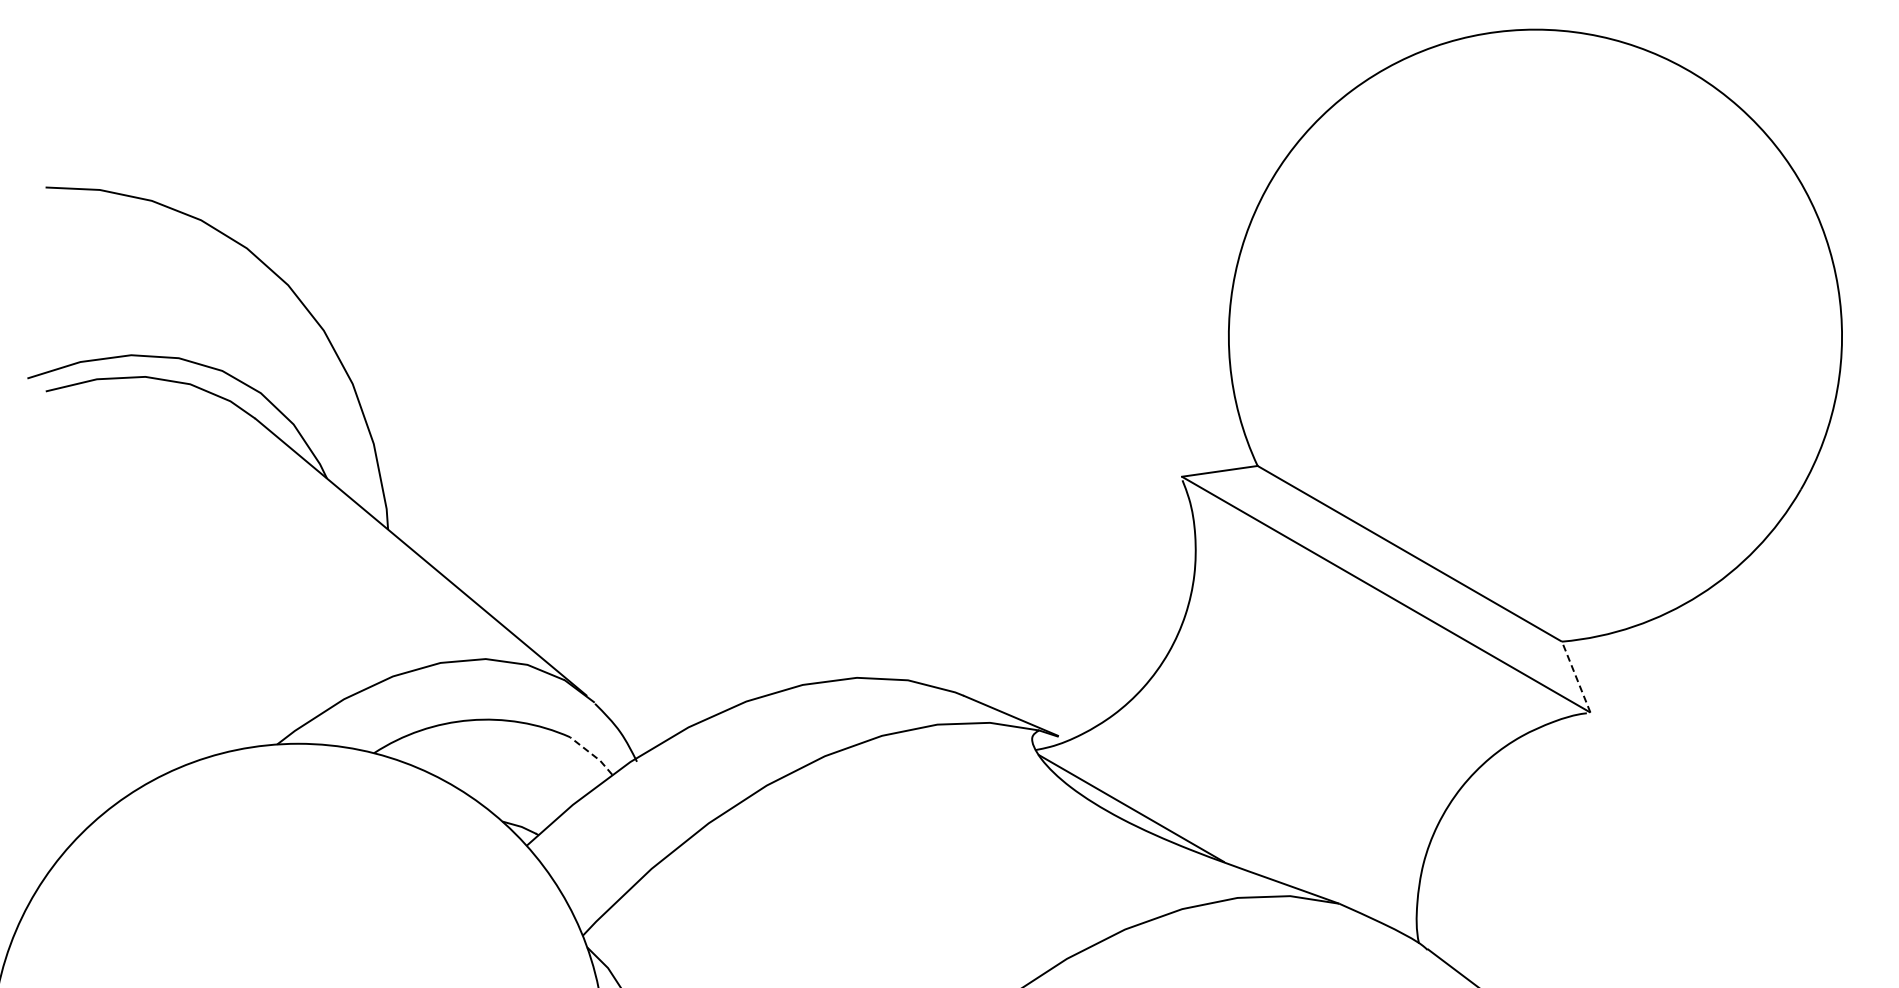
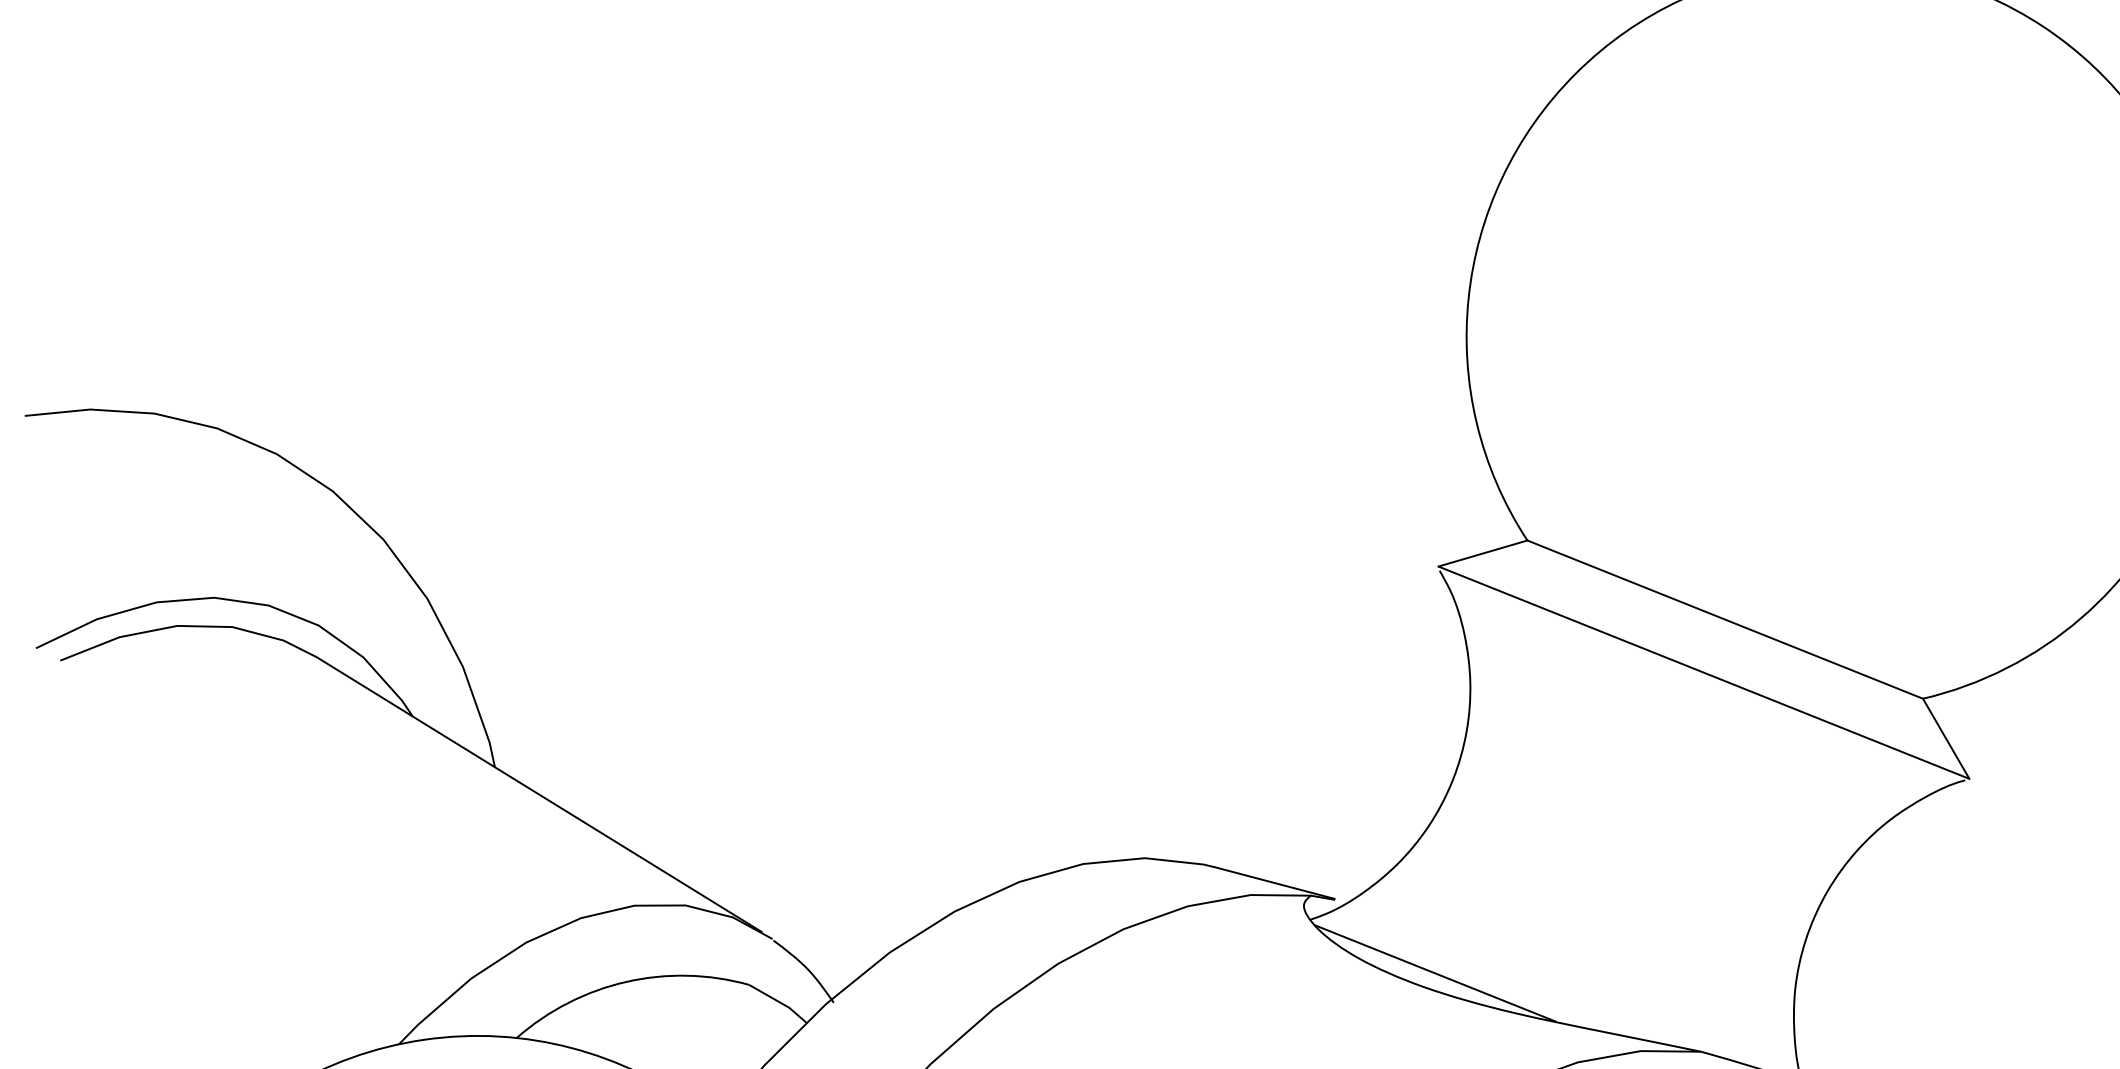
line: (1576, 676) -> (1946, 738), dashed -> solid
line: (592, 754) -> (779, 1001), dashed -> solid

